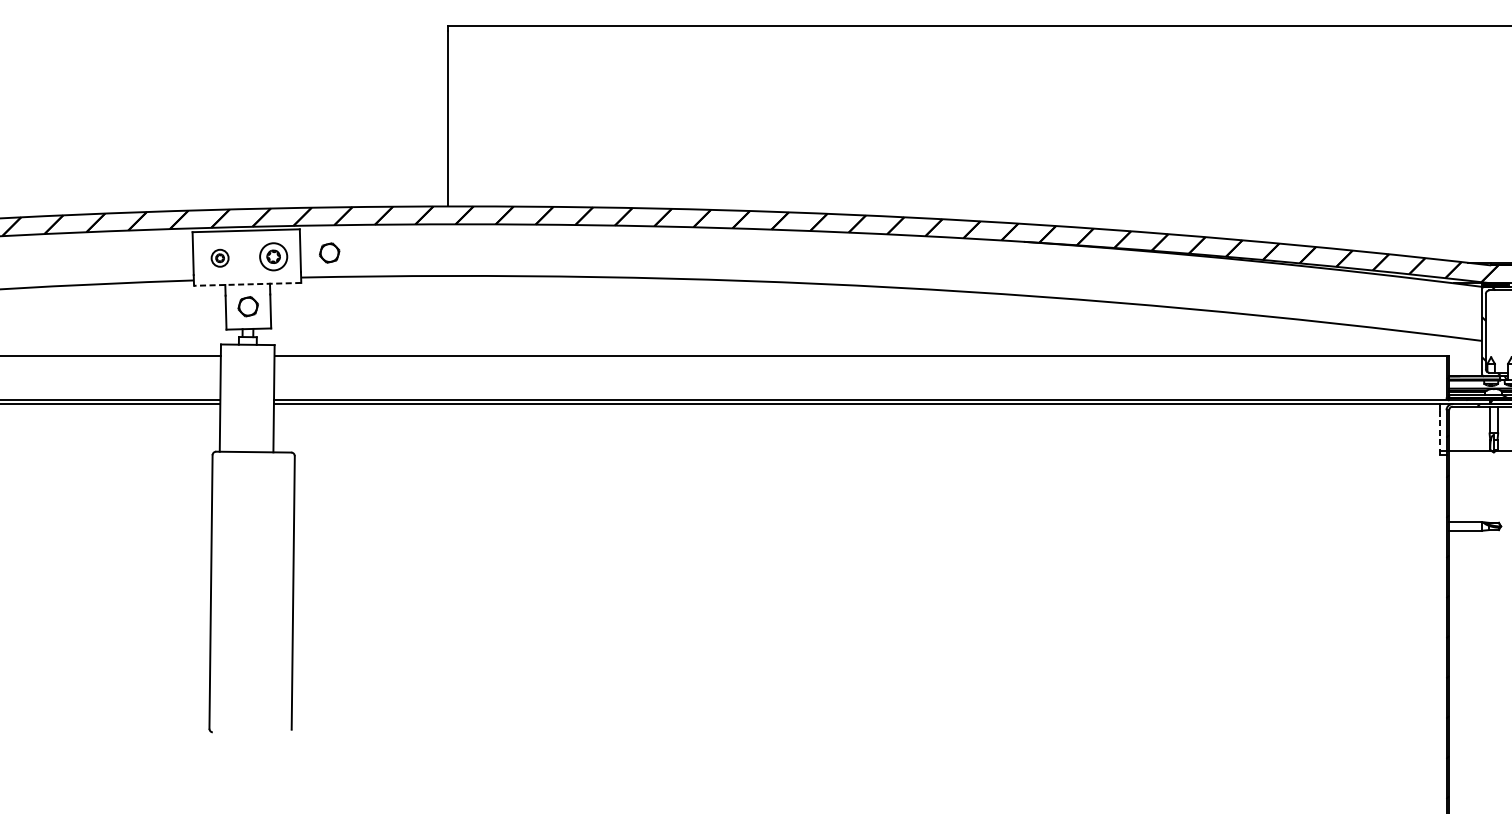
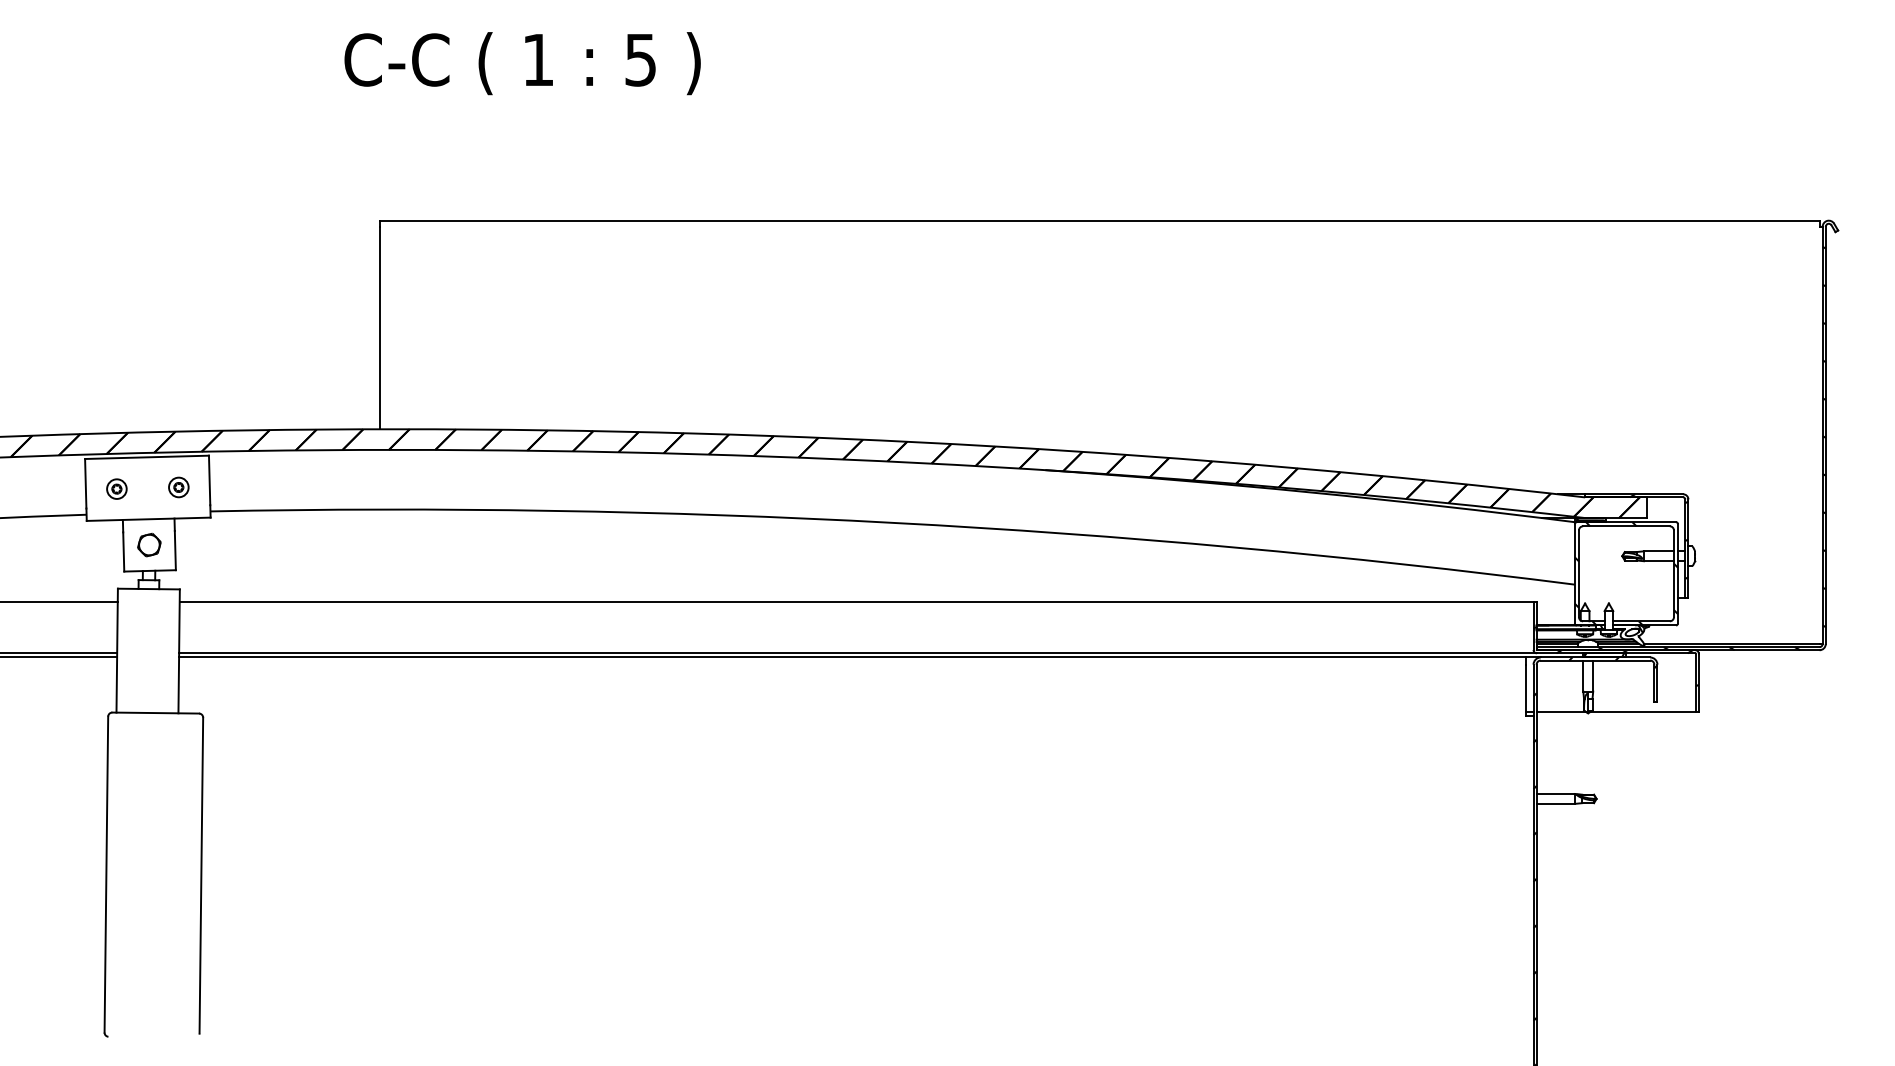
part: (329, 252) -> (243, 482), removed
part: (273, 256) -> (178, 487), size x0.62
line: (247, 284) -> (148, 519), dashed -> solid
line: (1440, 432) -> (1526, 690), dashed -> solid

